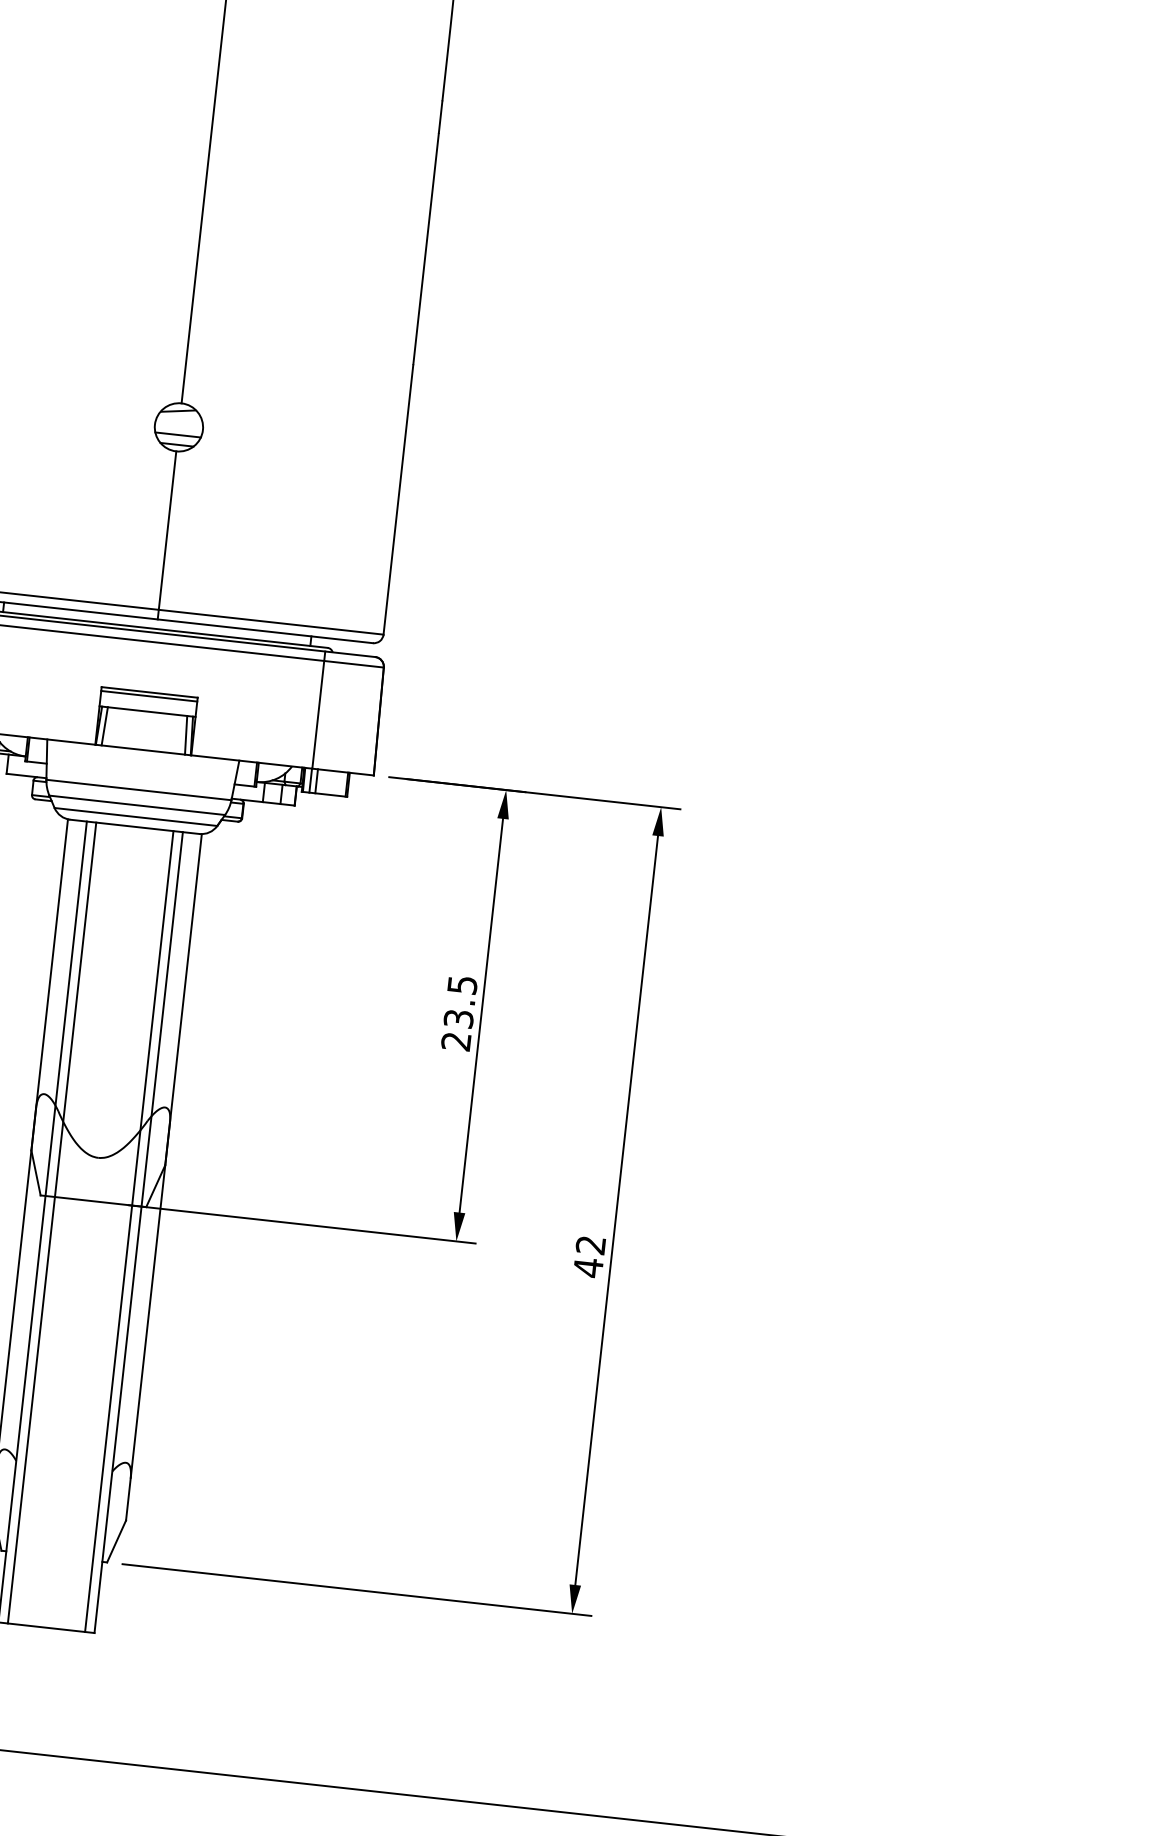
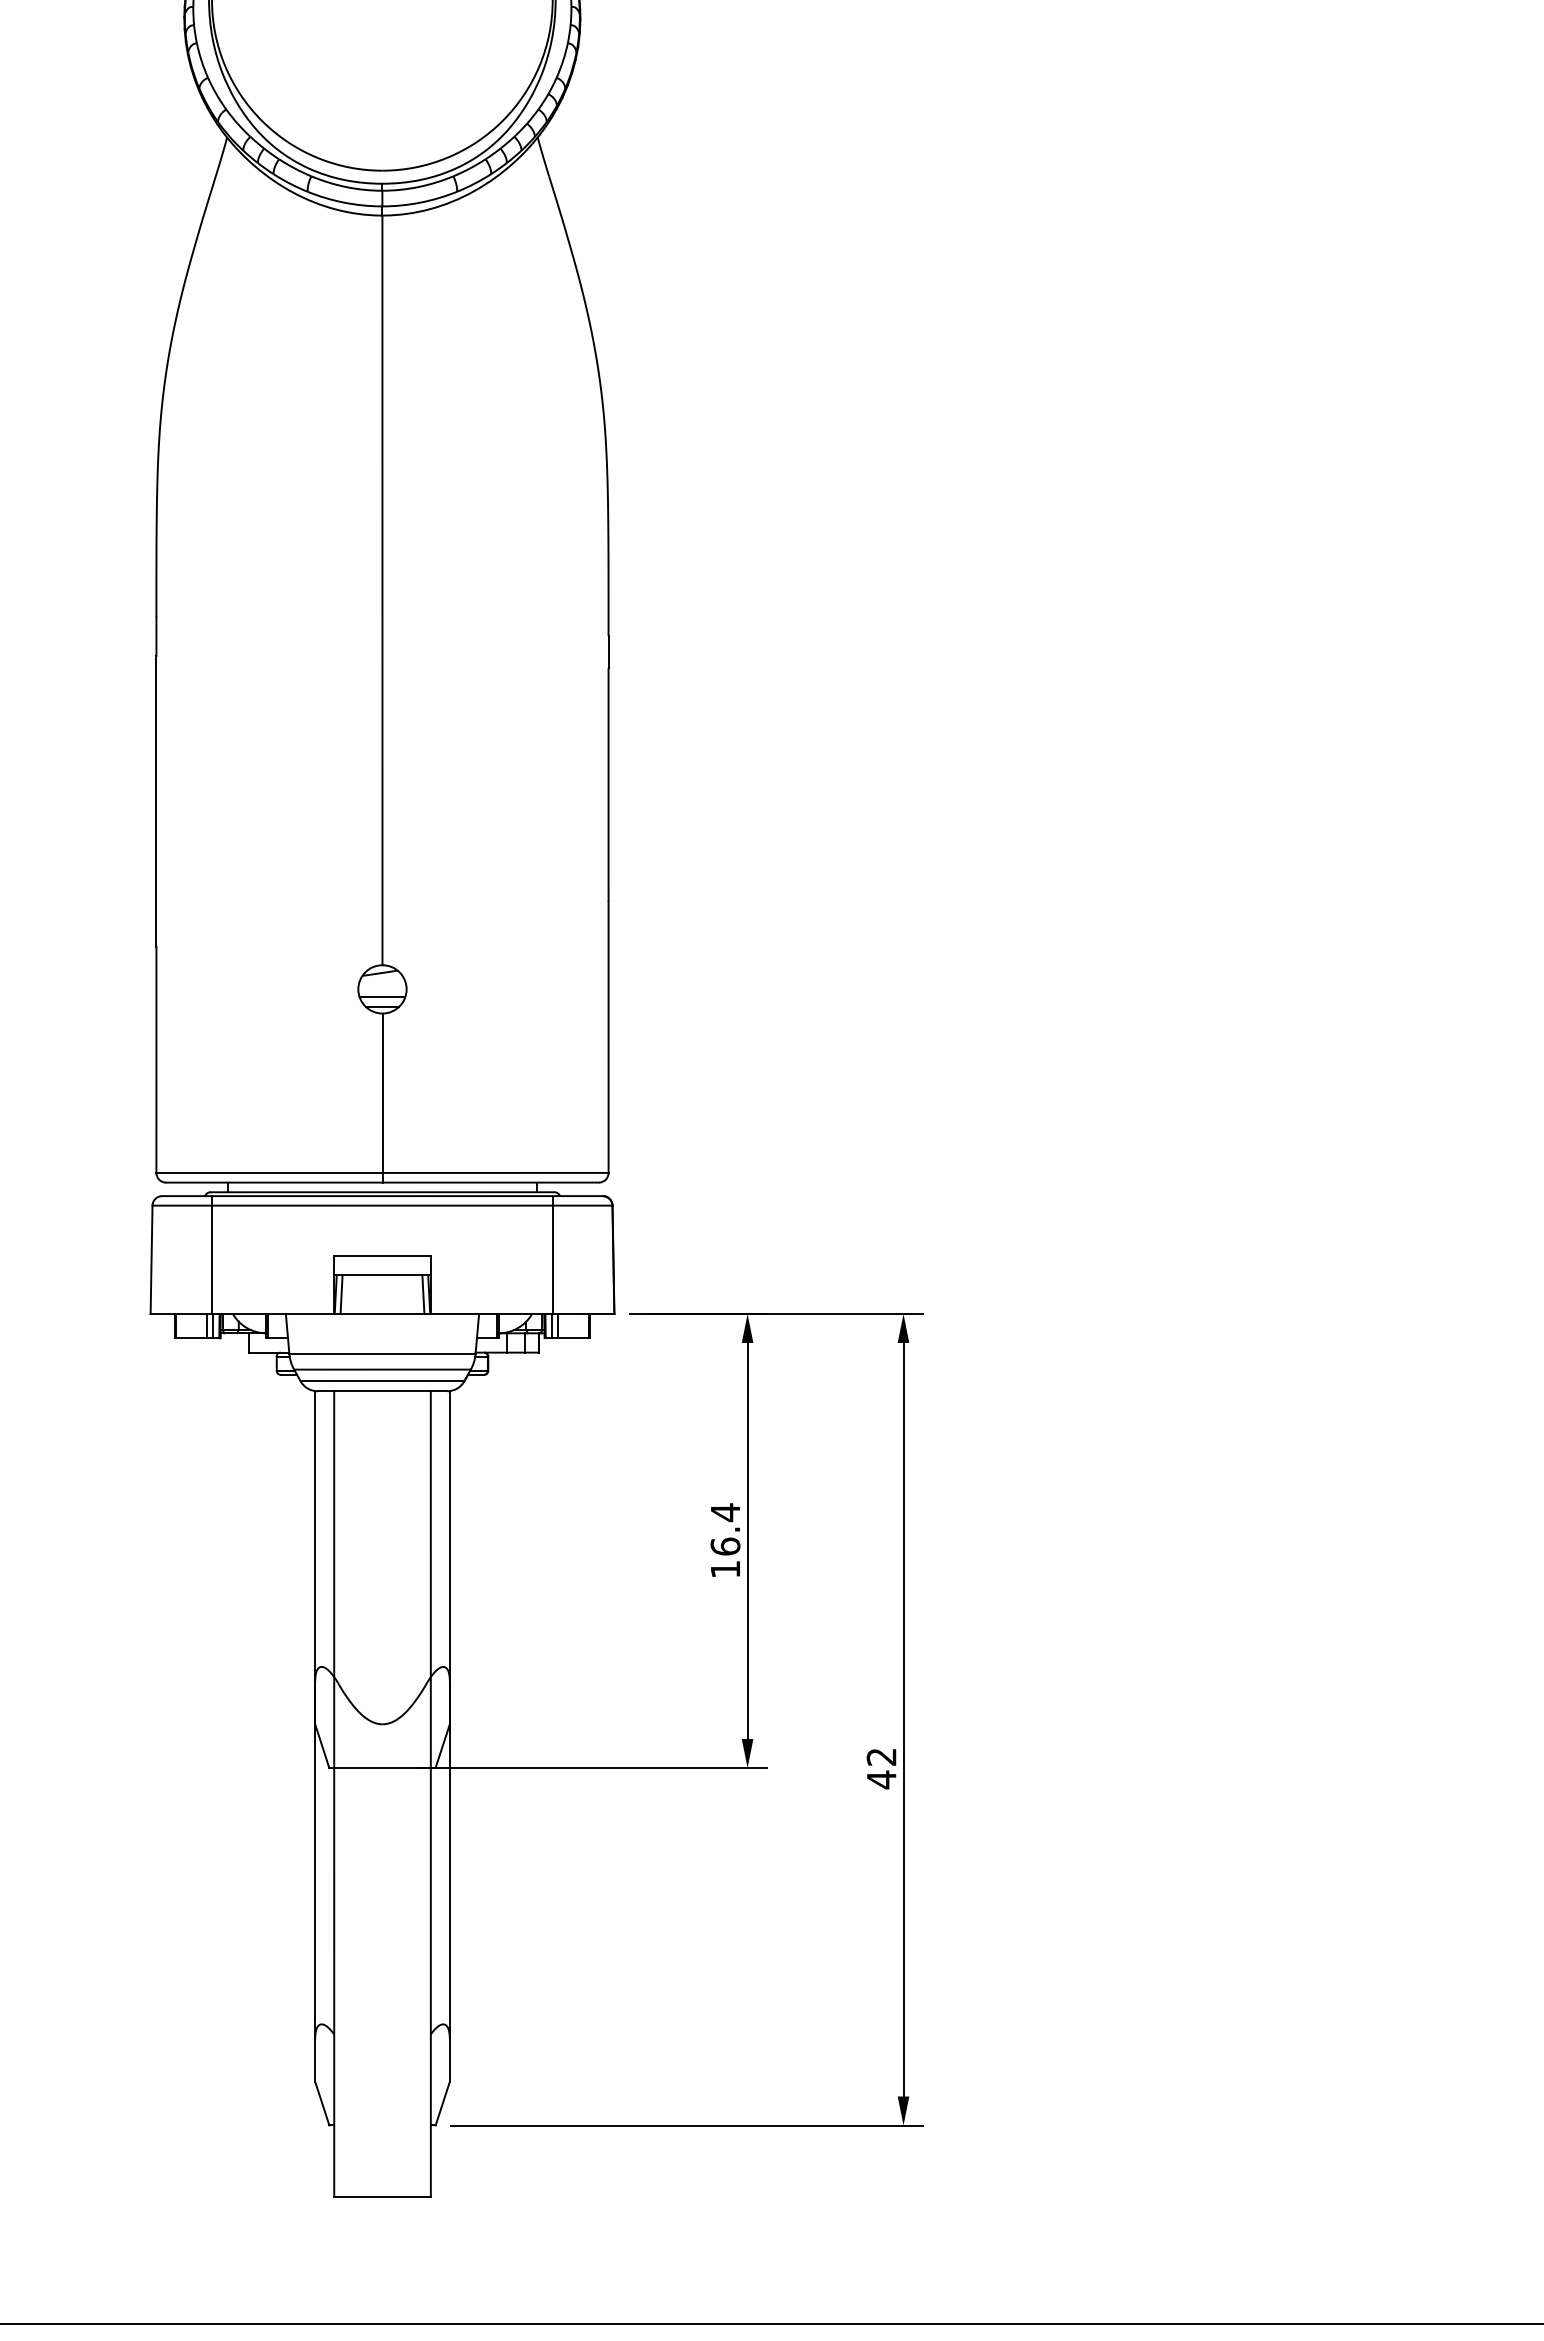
line: (149, 695) -> (382, 1259), removed
text: (459, 1012) -> (725, 1540), 23.5 -> 16.4
line: (51, 1223) -> (343, 1794), removed
line: (129, 1231) -> (421, 1794), removed

